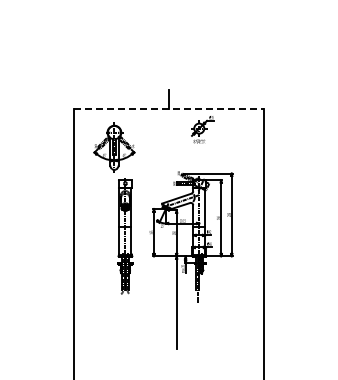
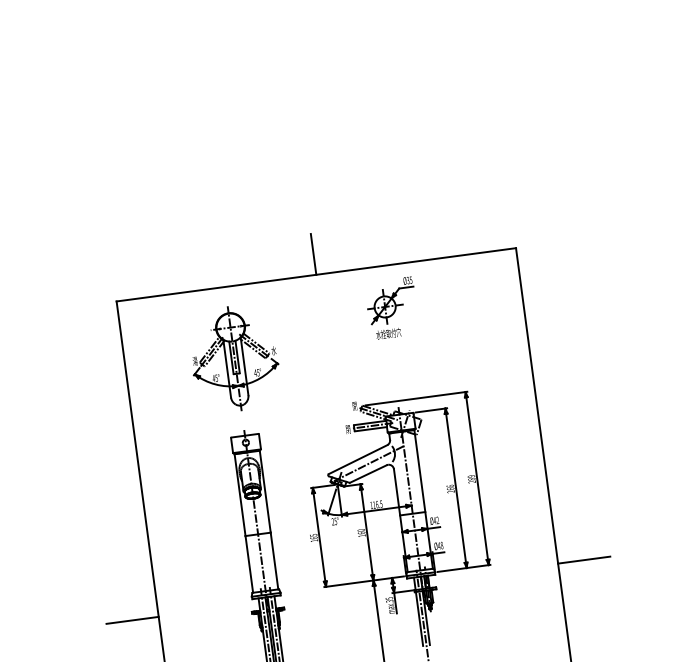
line: (169, 109) -> (317, 275), dashed -> solid
part: (114, 147) -> (234, 358), moved
line: (60, 259) -> (131, 619), added
line: (276, 259) -> (583, 559), added

